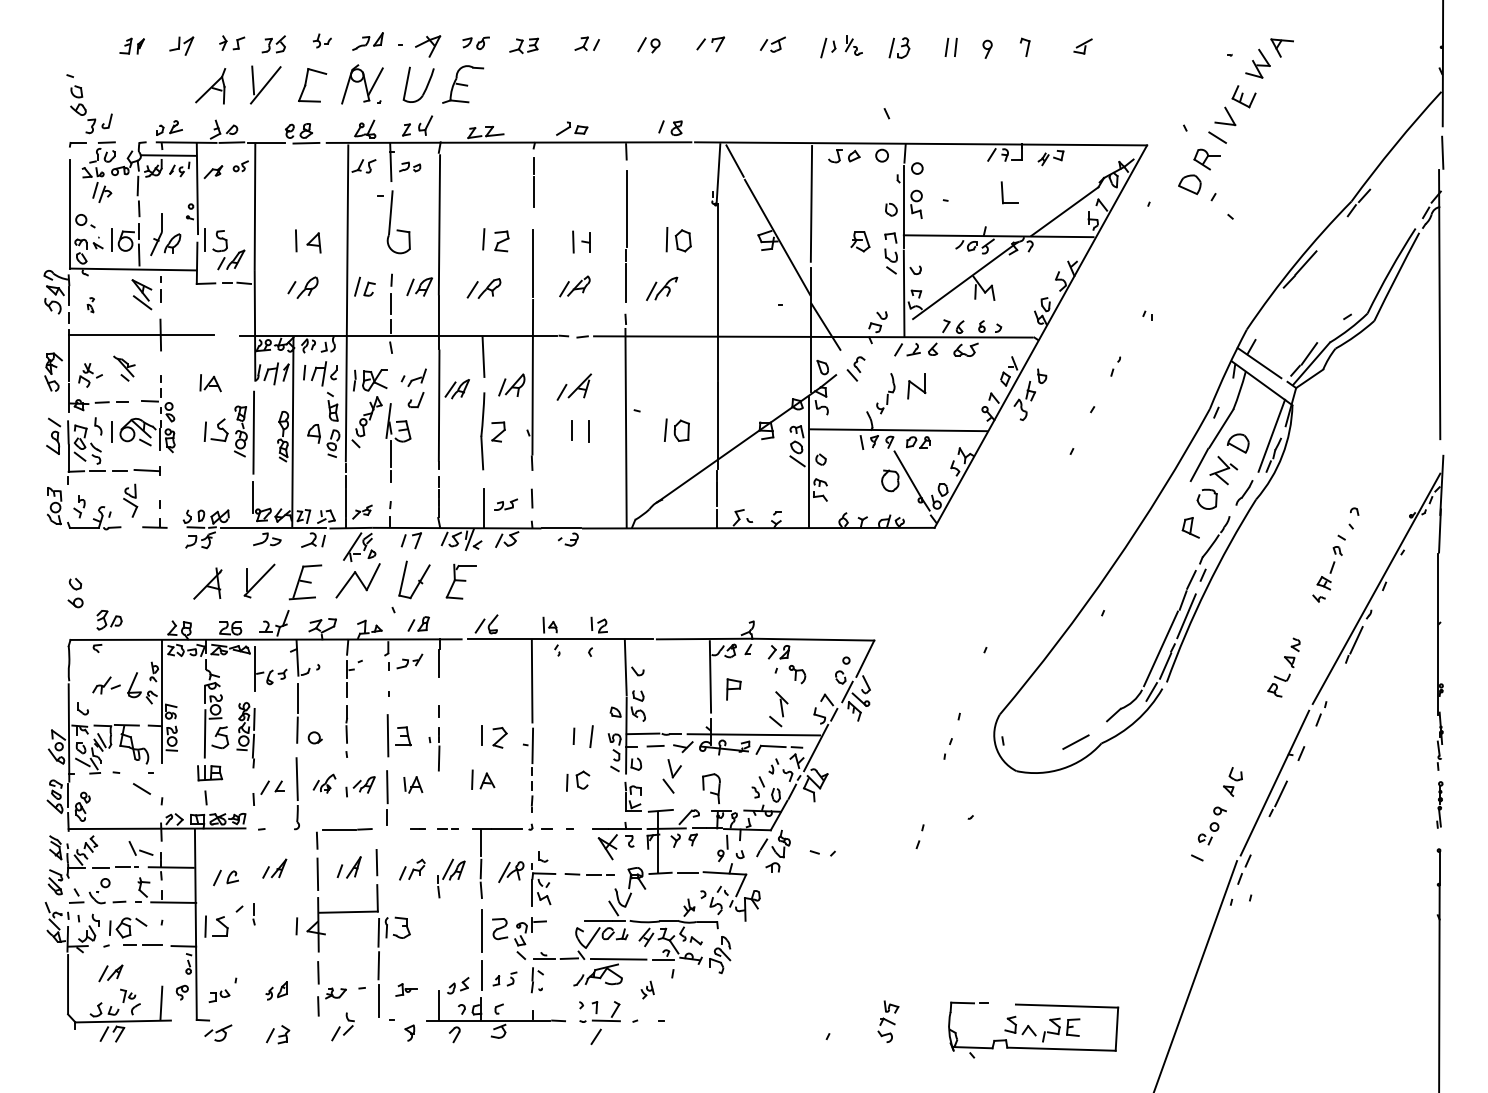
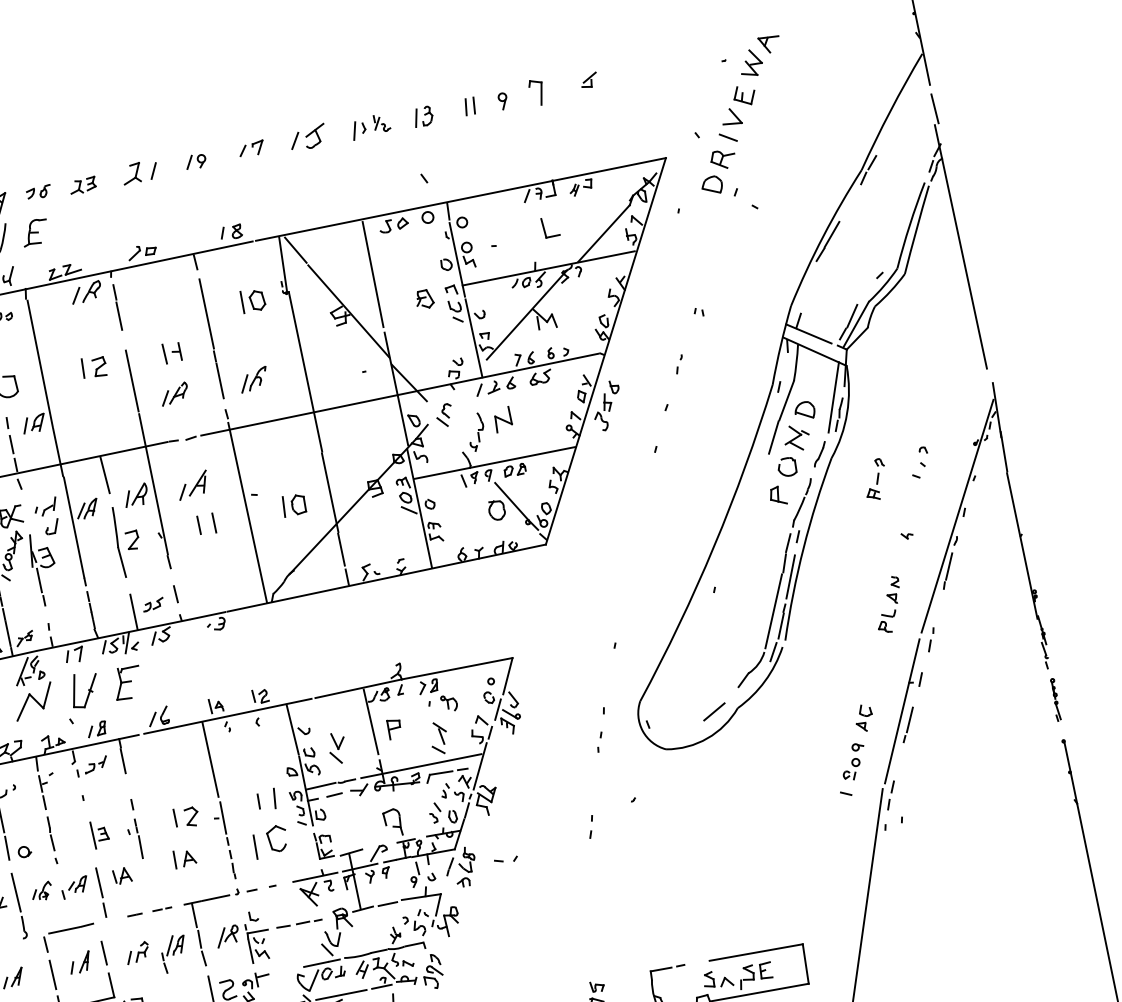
part: (586, 43) -> (139, 171), size x1.6
part: (772, 44) -> (307, 137), size x1.6
part: (1024, 46) -> (536, 91), size x1.6
part: (463, 84) -> (35, 232), size x0.7
part: (678, 239) -> (252, 300), moved
part: (483, 288) -> (85, 292), moved
part: (1329, 568) -> (875, 480), moved
part: (398, 735) -> (99, 833), size x0.7
part: (671, 776) -> (337, 748), moved
part: (578, 780) -> (271, 840), size x1.6

